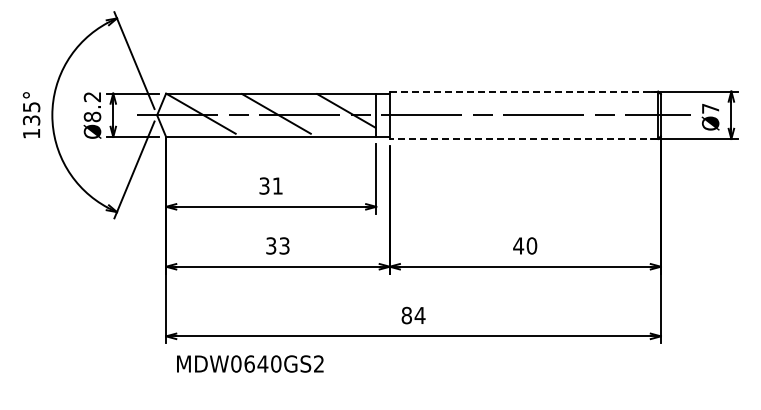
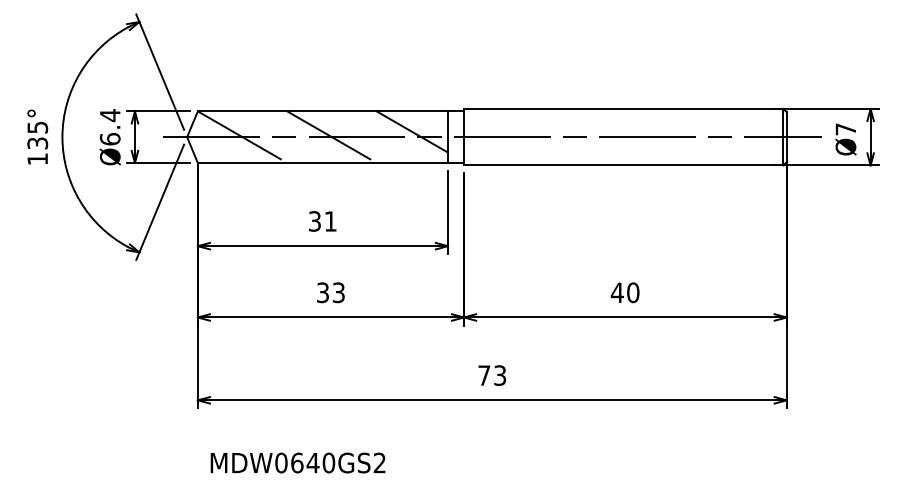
line: (524, 91) -> (624, 108), dashed -> solid
text: (92, 106) -> (110, 126), Ø8.2 -> Ø6.4
line: (523, 138) -> (623, 164), dashed -> solid
text: (413, 315) -> (492, 375), 84 -> 73
text: (250, 363) -> (298, 462), moved

